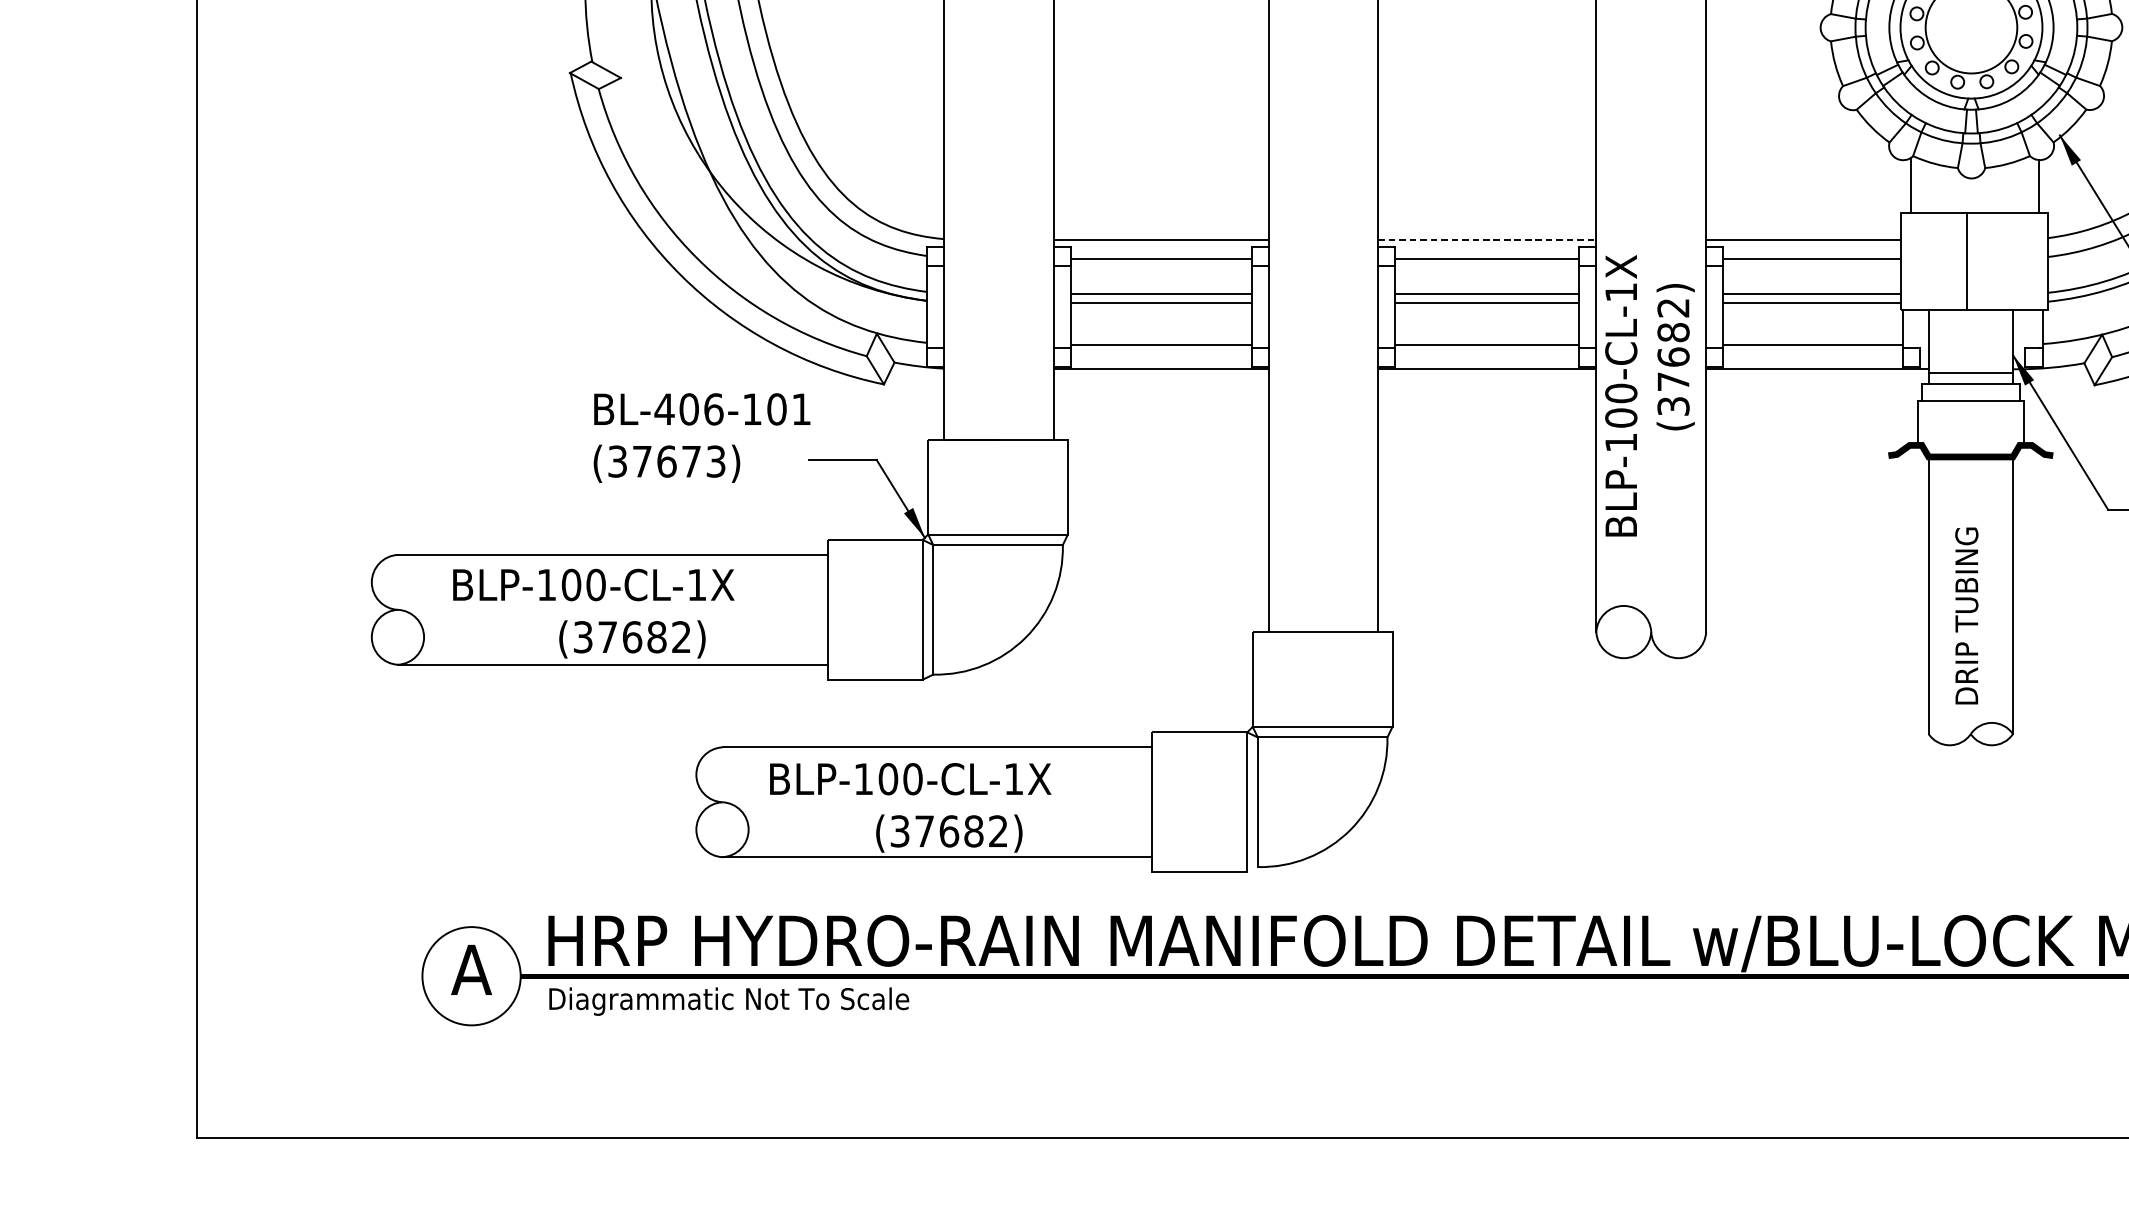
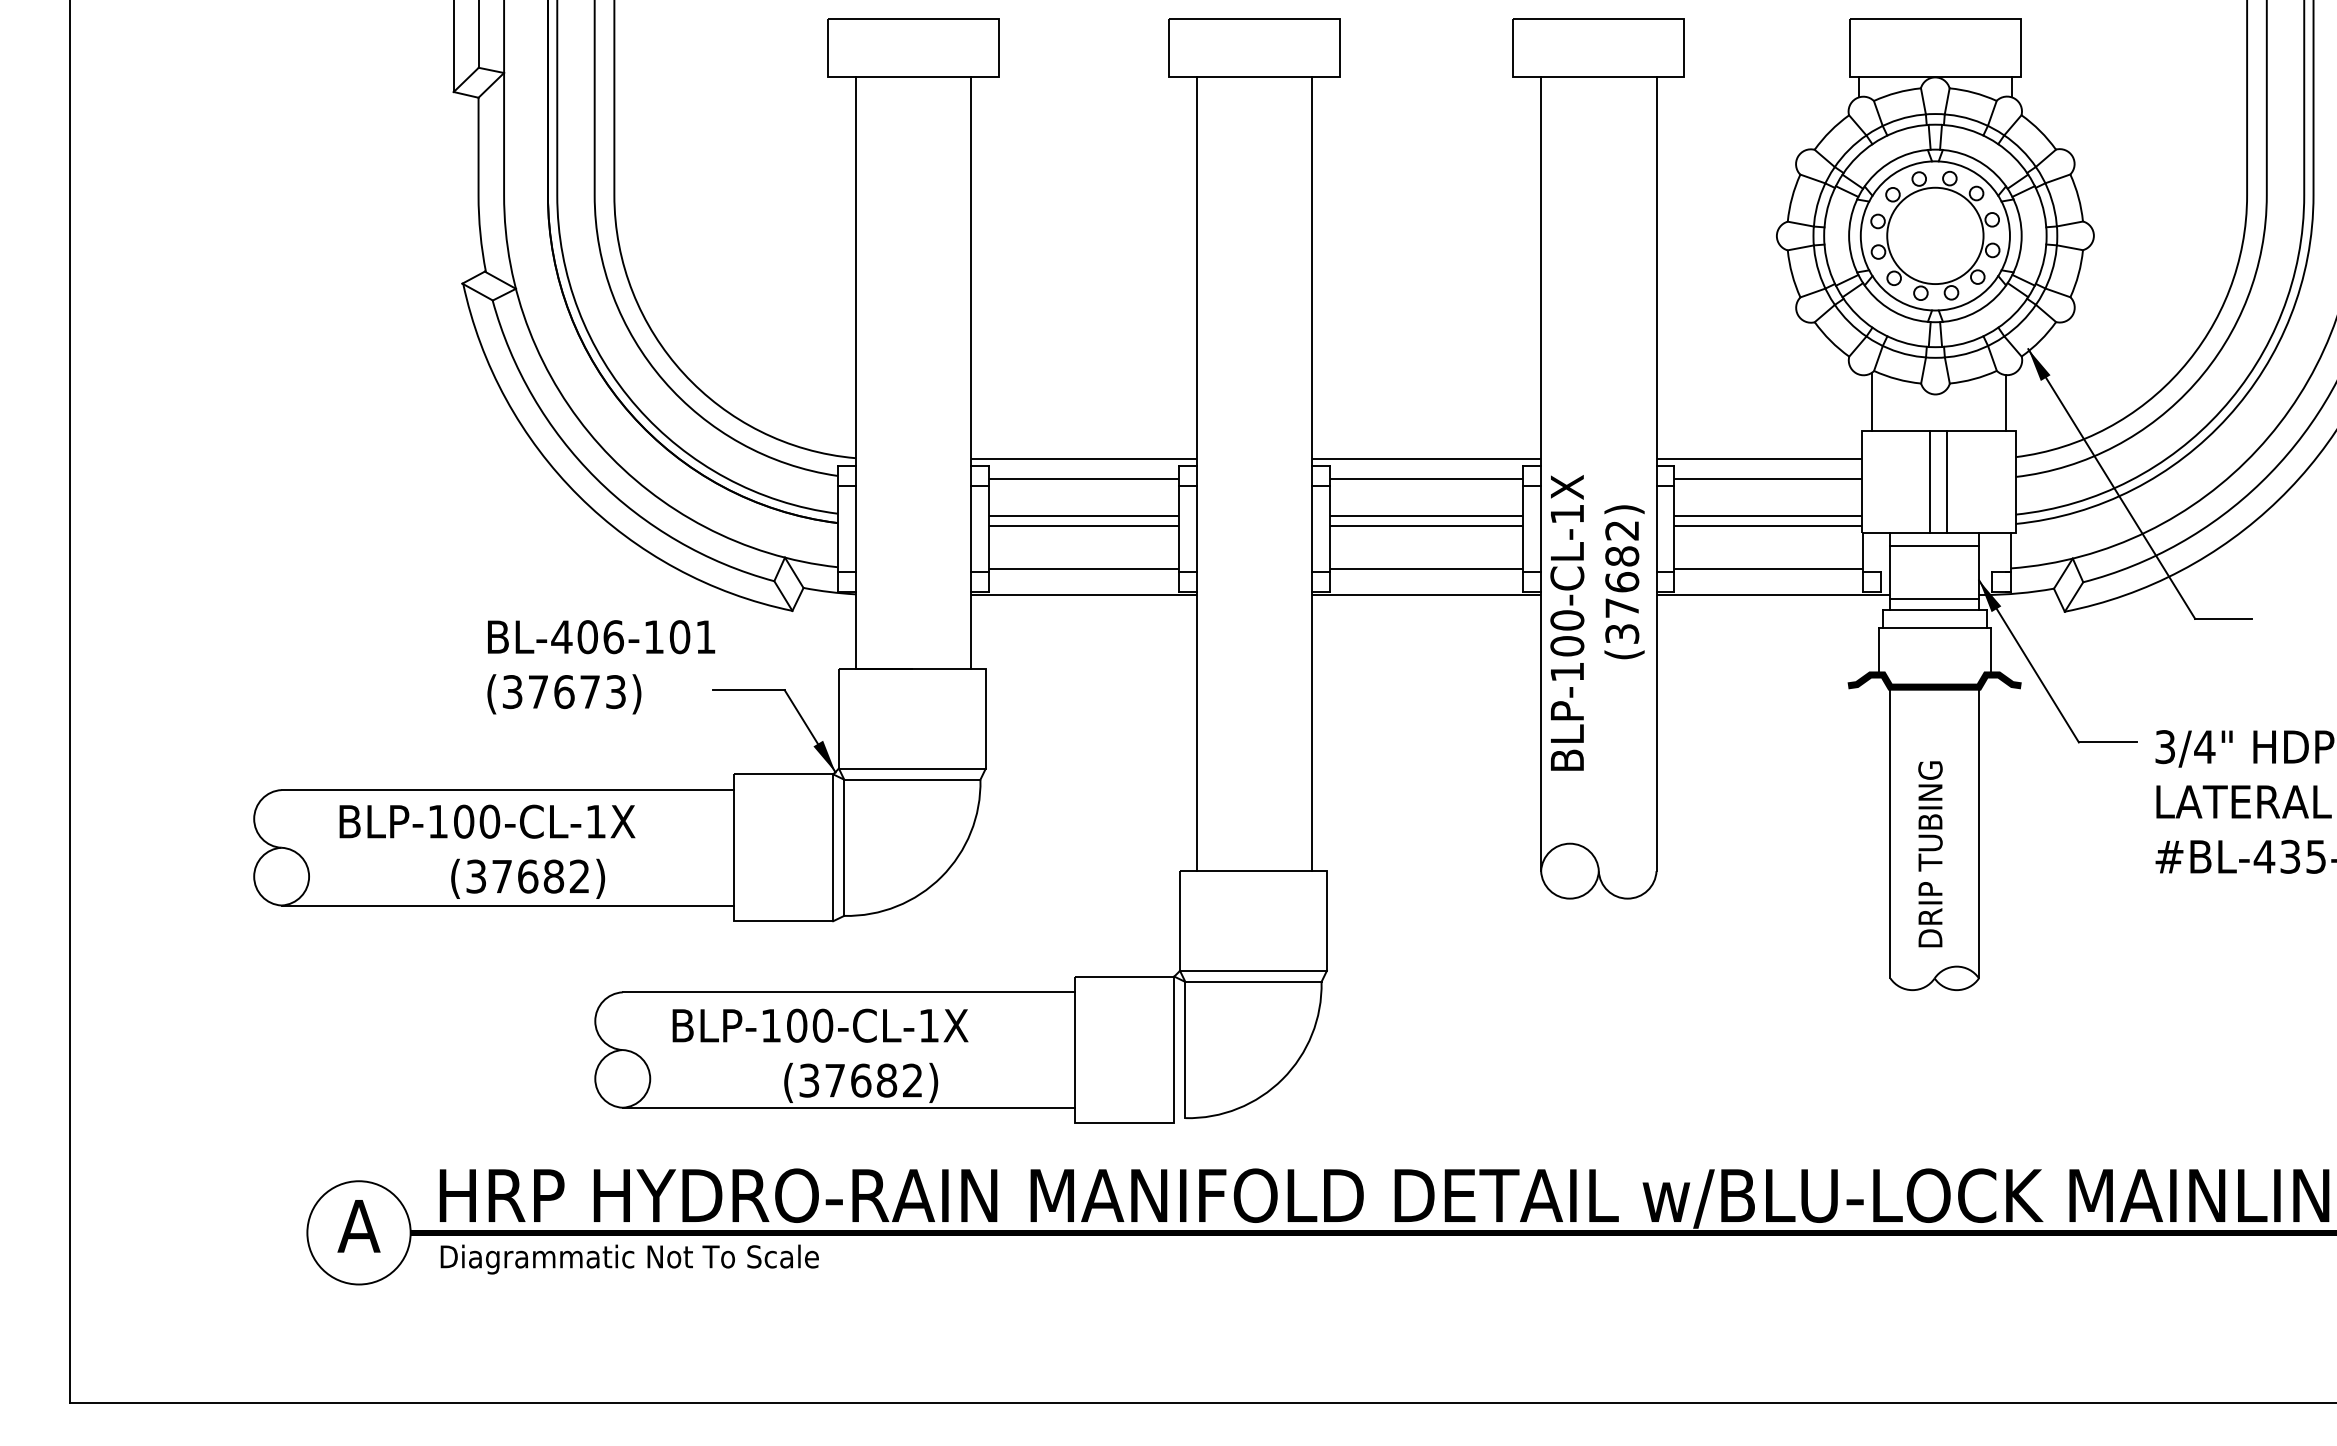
line: (1487, 240) -> (1426, 459), dashed -> solid
line: (1982, 261) -> (1946, 481), added
line: (1970, 322) -> (1934, 545), added

